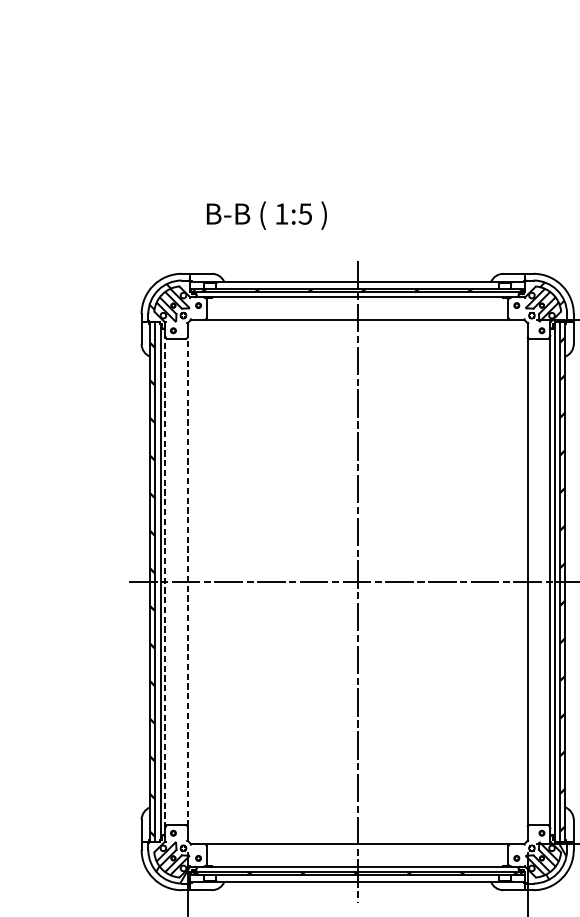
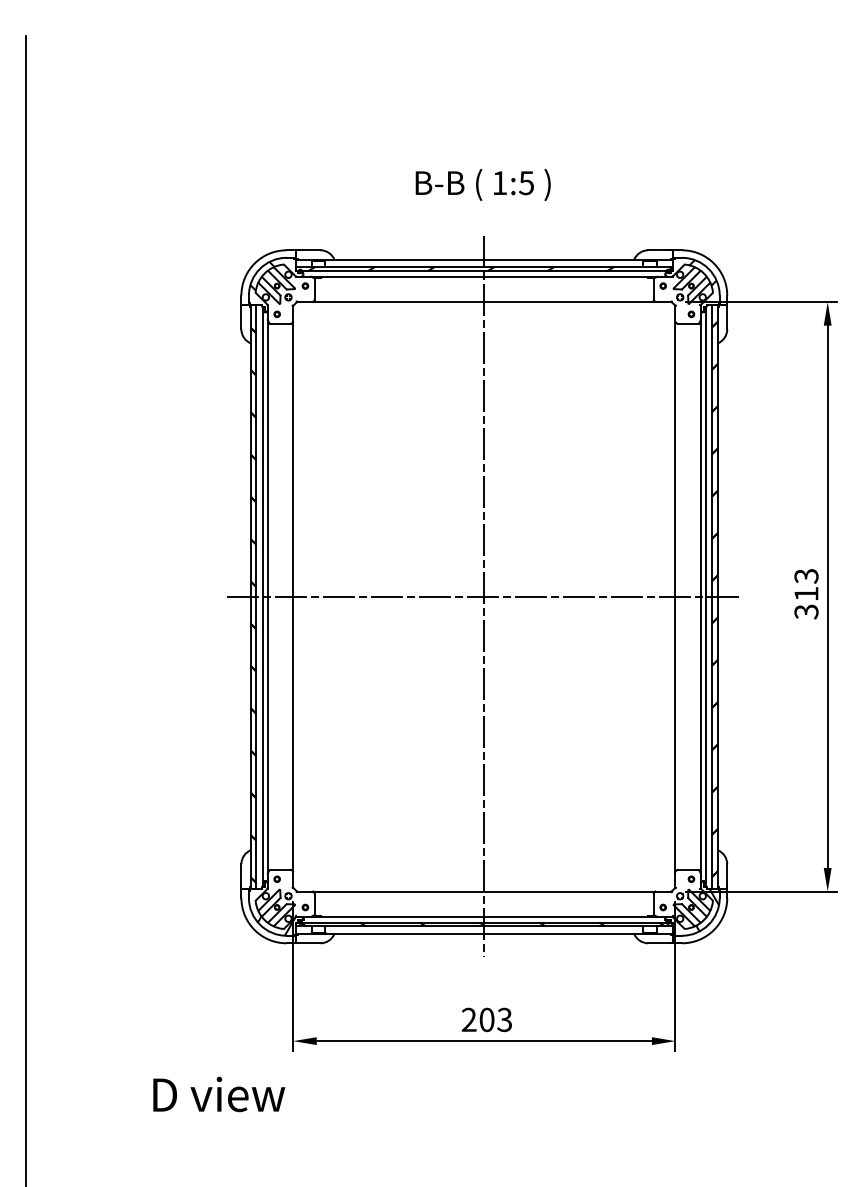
text: (266, 215) -> (482, 184), moved
line: (164, 581) -> (267, 596), dashed -> solid
line: (187, 581) -> (293, 596), dashed -> solid

